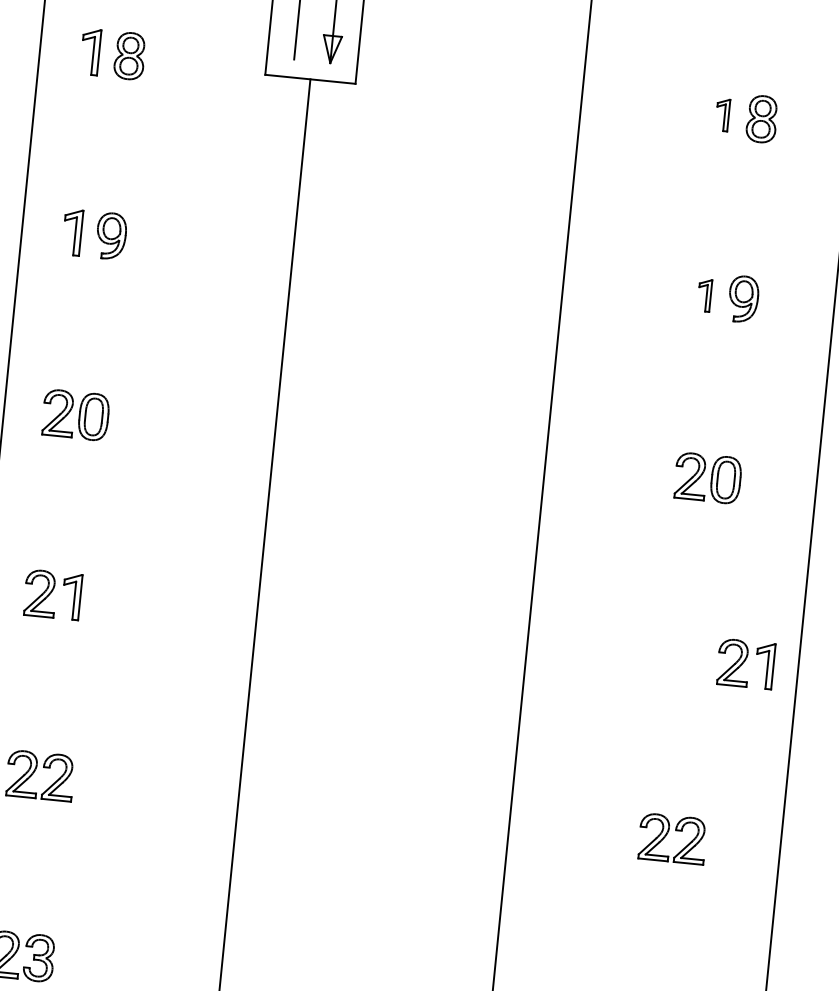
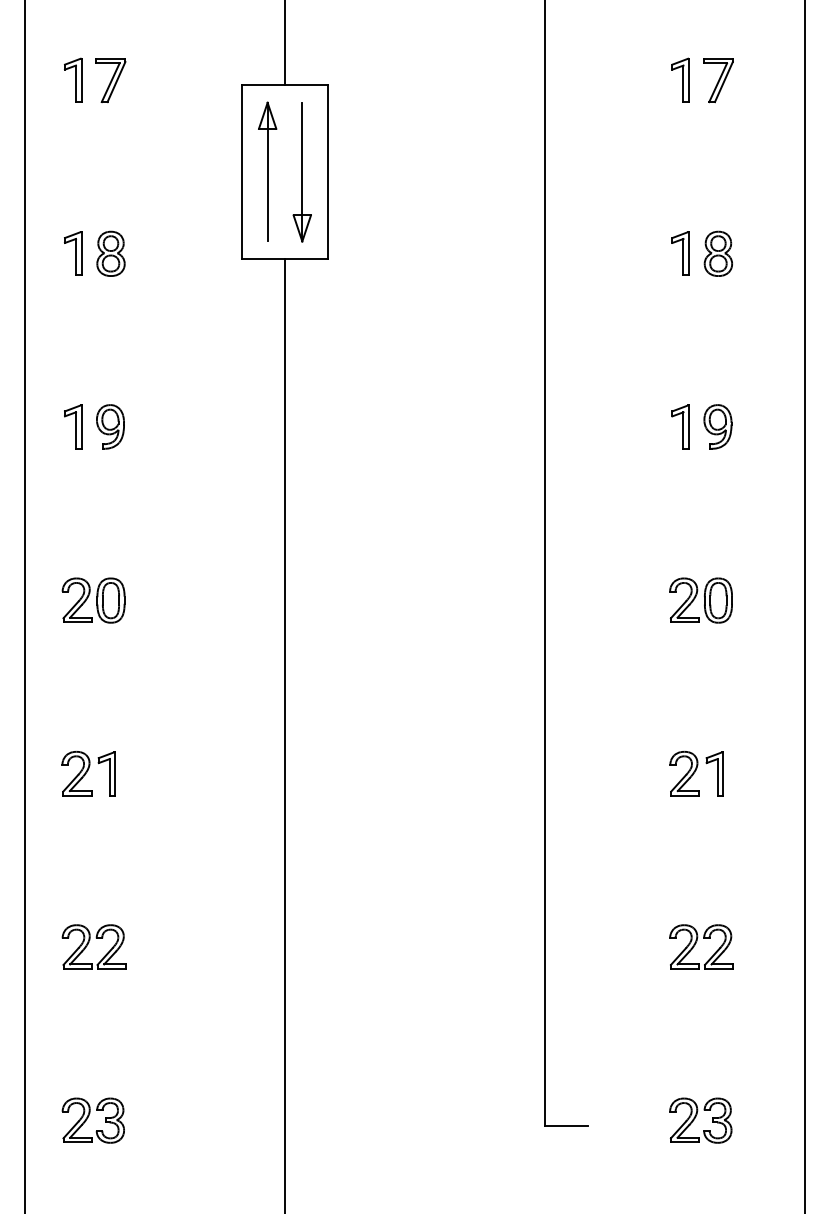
part: (722, 114) -> (680, 253), size x1.43
part: (704, 294) -> (680, 426), size x1.43
part: (745, 663) -> (696, 773), moved

